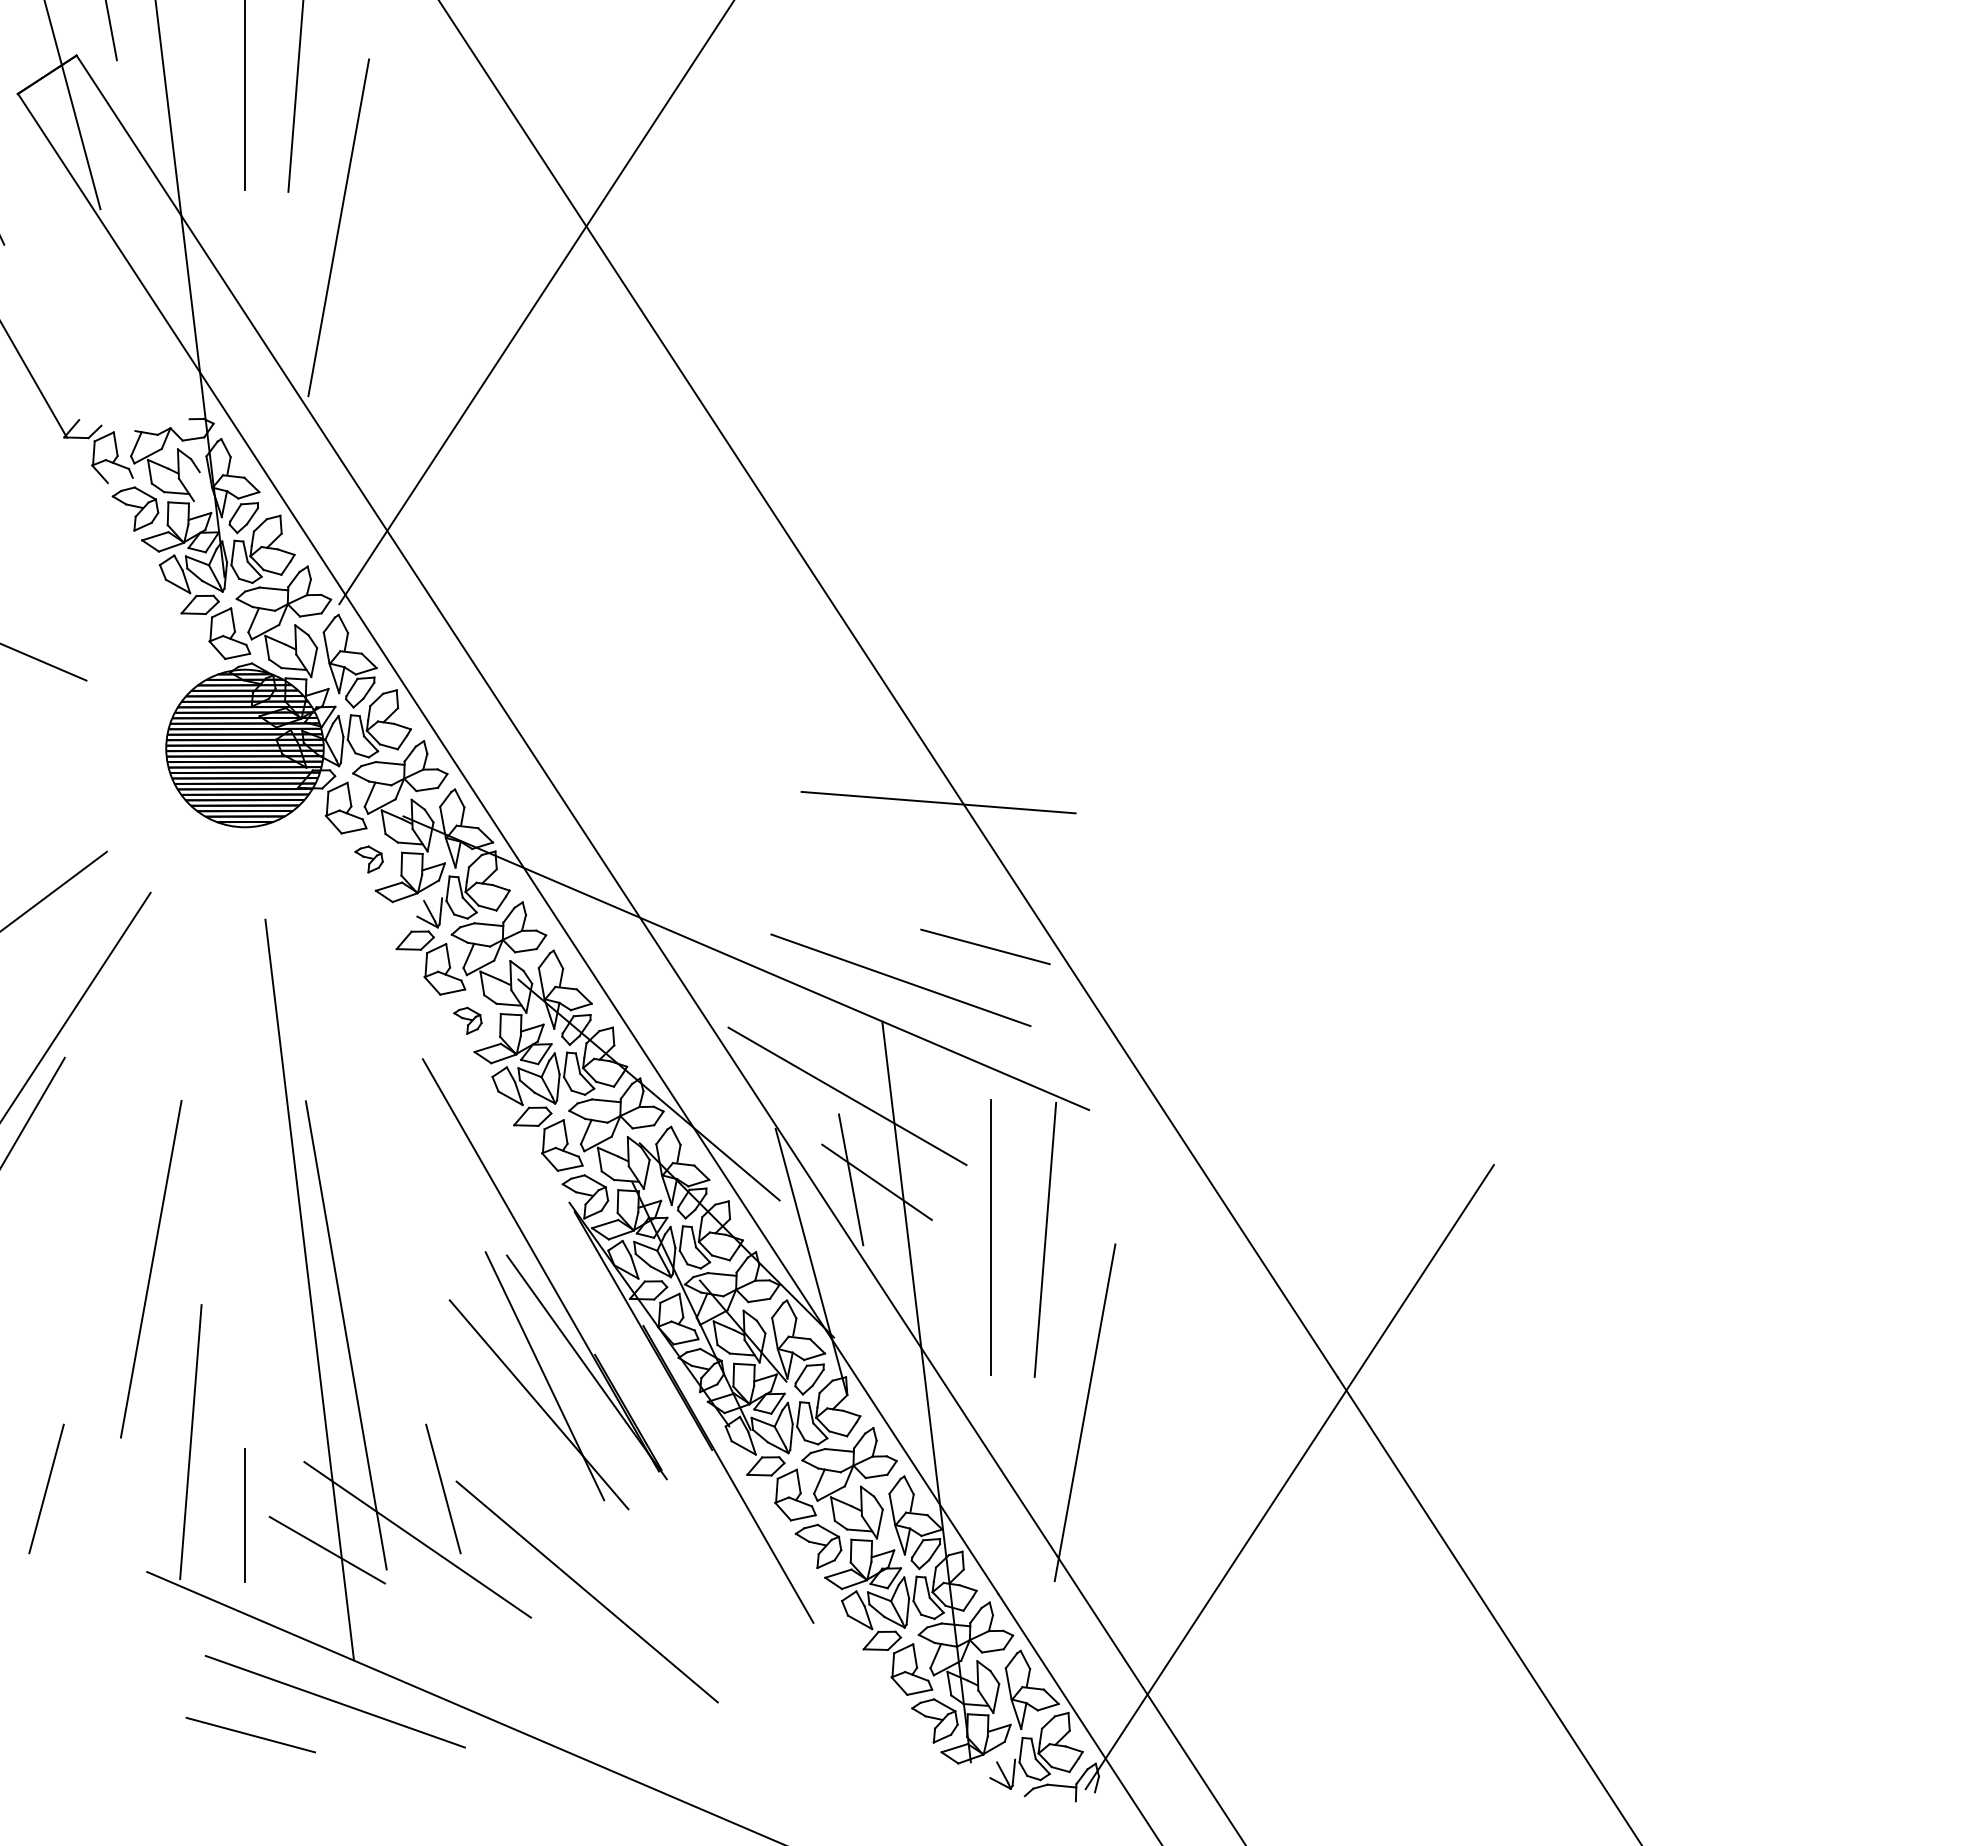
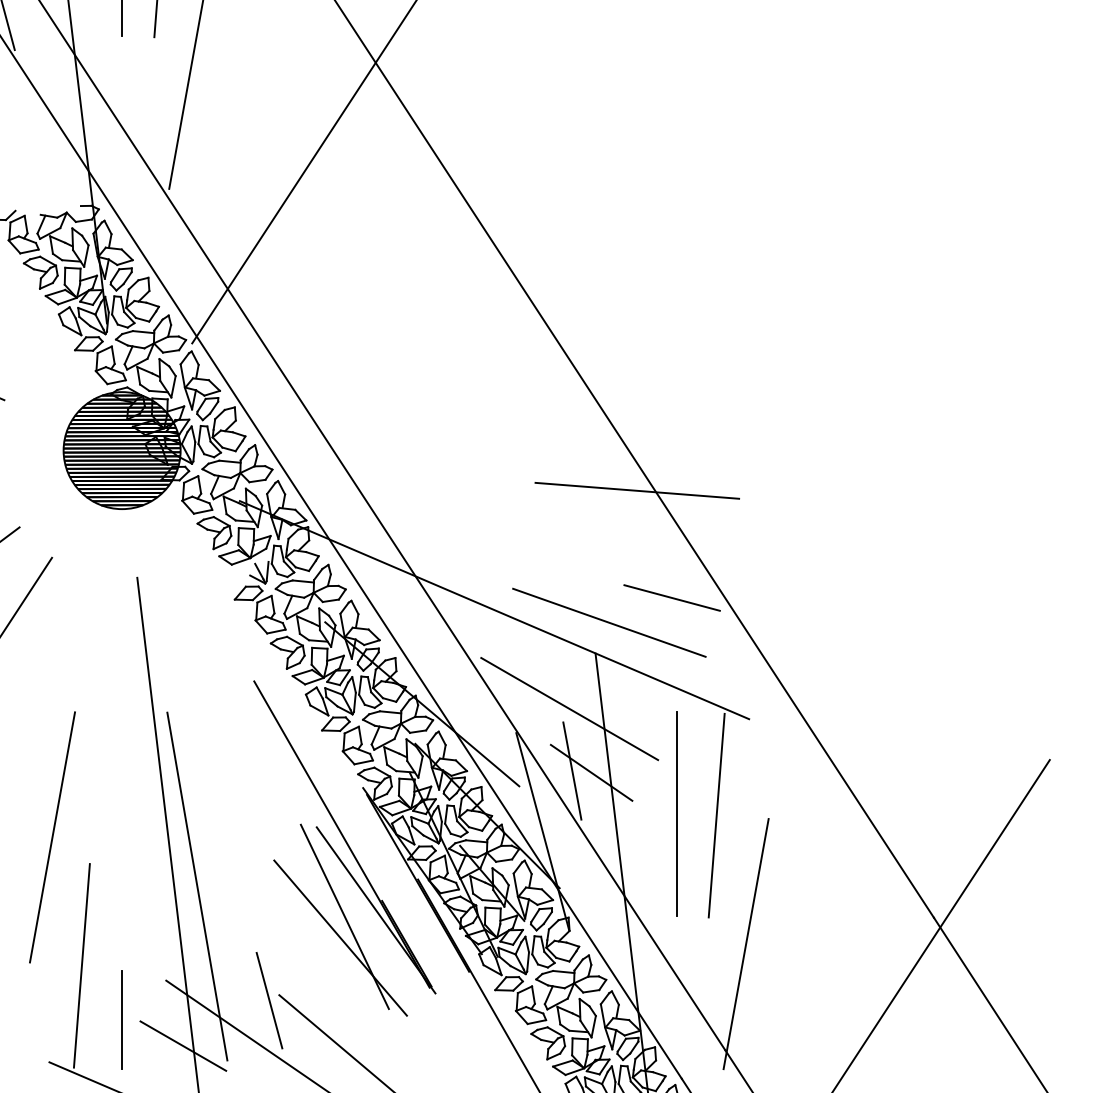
line: (119, 480) -> (28, 251), added
line: (196, 486) -> (86, 256), added
part: (368, 859) -> (213, 533), size x1.67
part: (467, 1020) -> (287, 652), size x1.67

